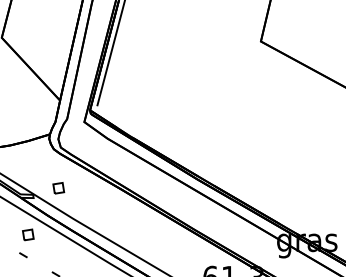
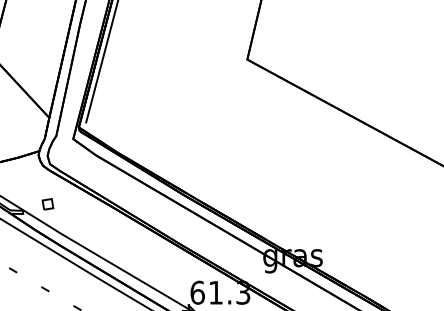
part: (27, 235) -> (17, 250), removed

